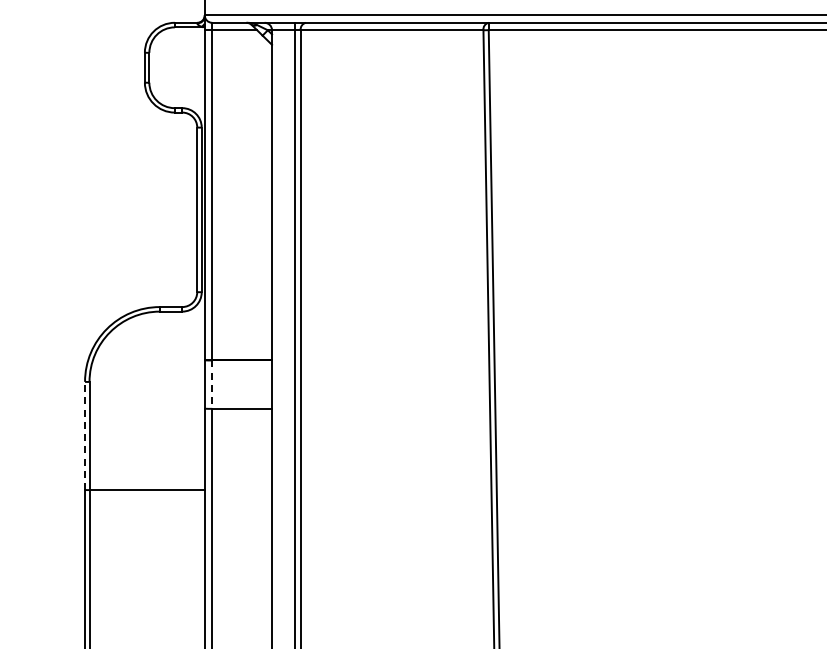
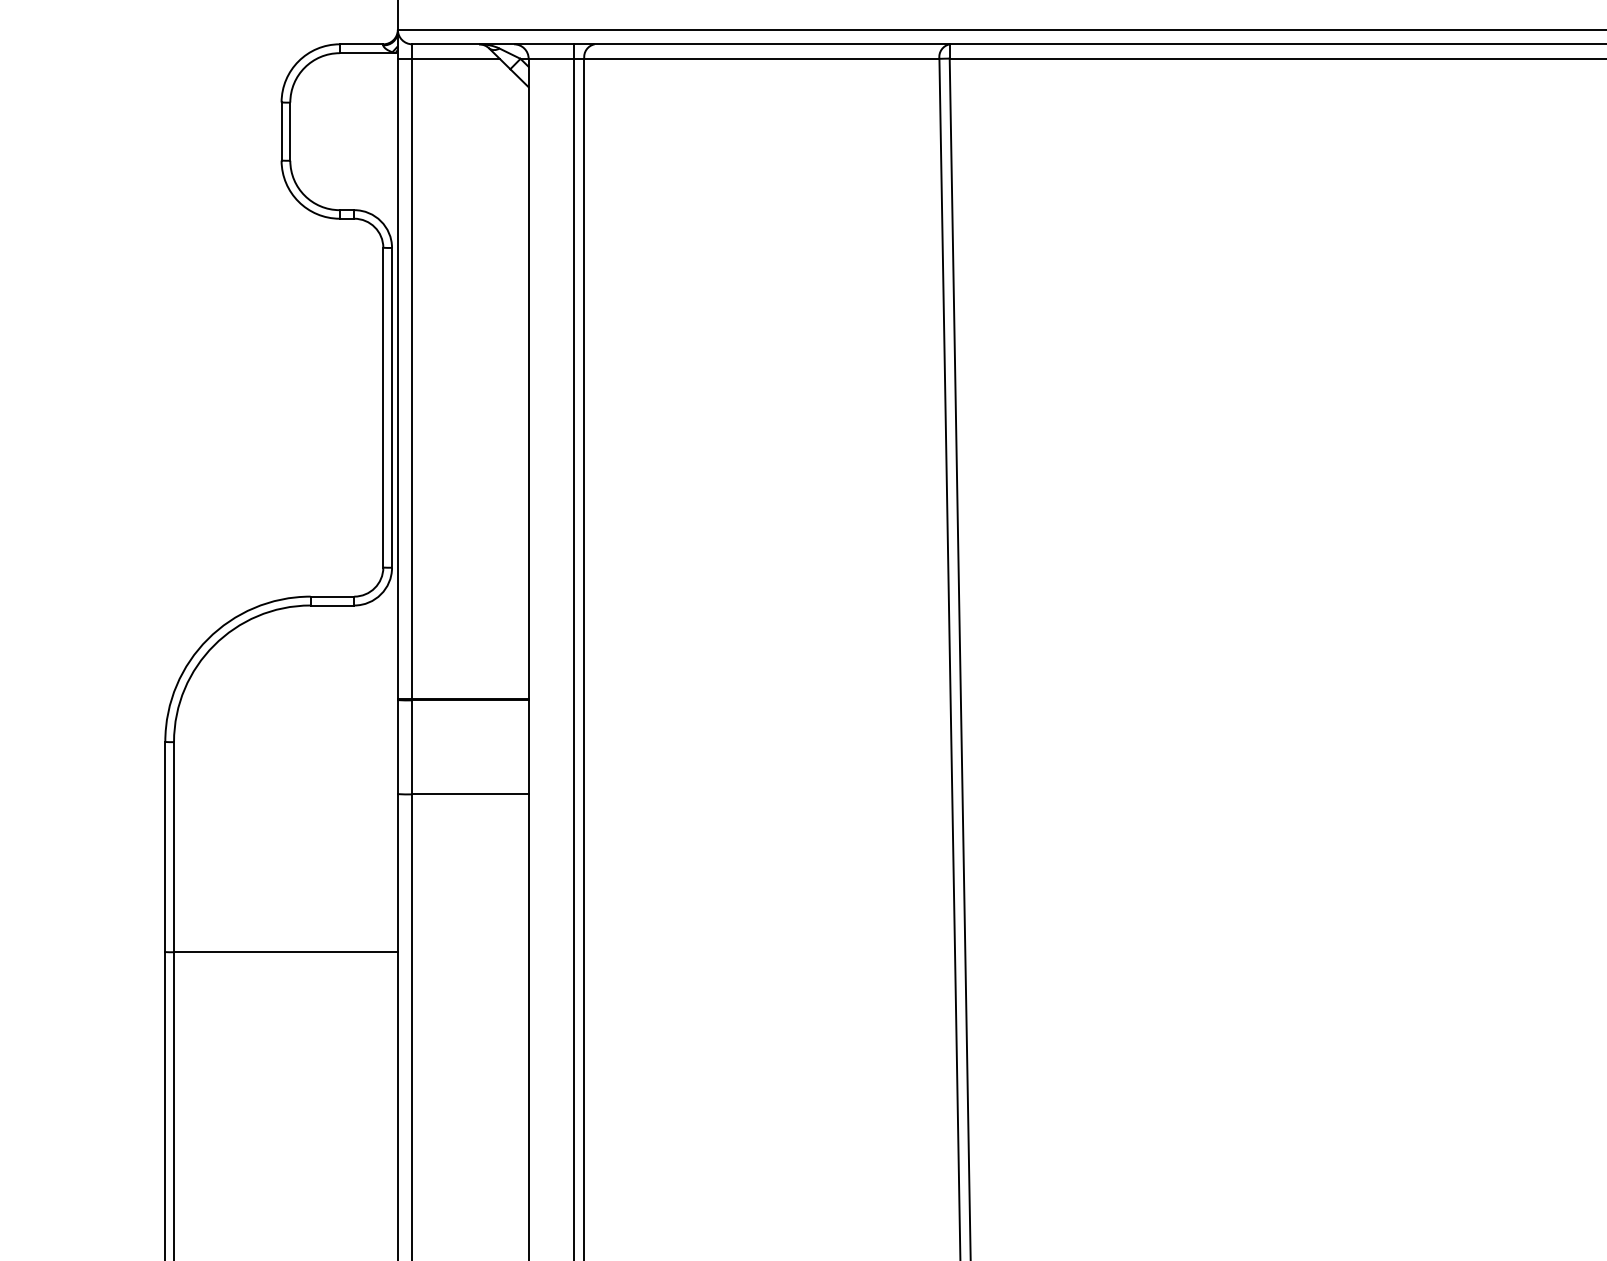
line: (212, 385) -> (412, 749), dashed -> solid
line: (85, 435) -> (166, 846), dashed -> solid

